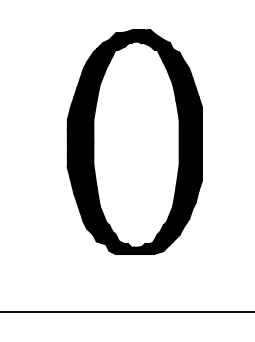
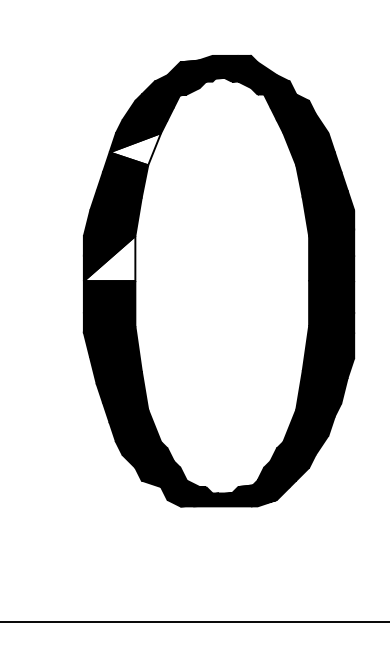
fill: (93, 76) -> (135, 148), removed
fill: (80, 130) -> (109, 257), removed

